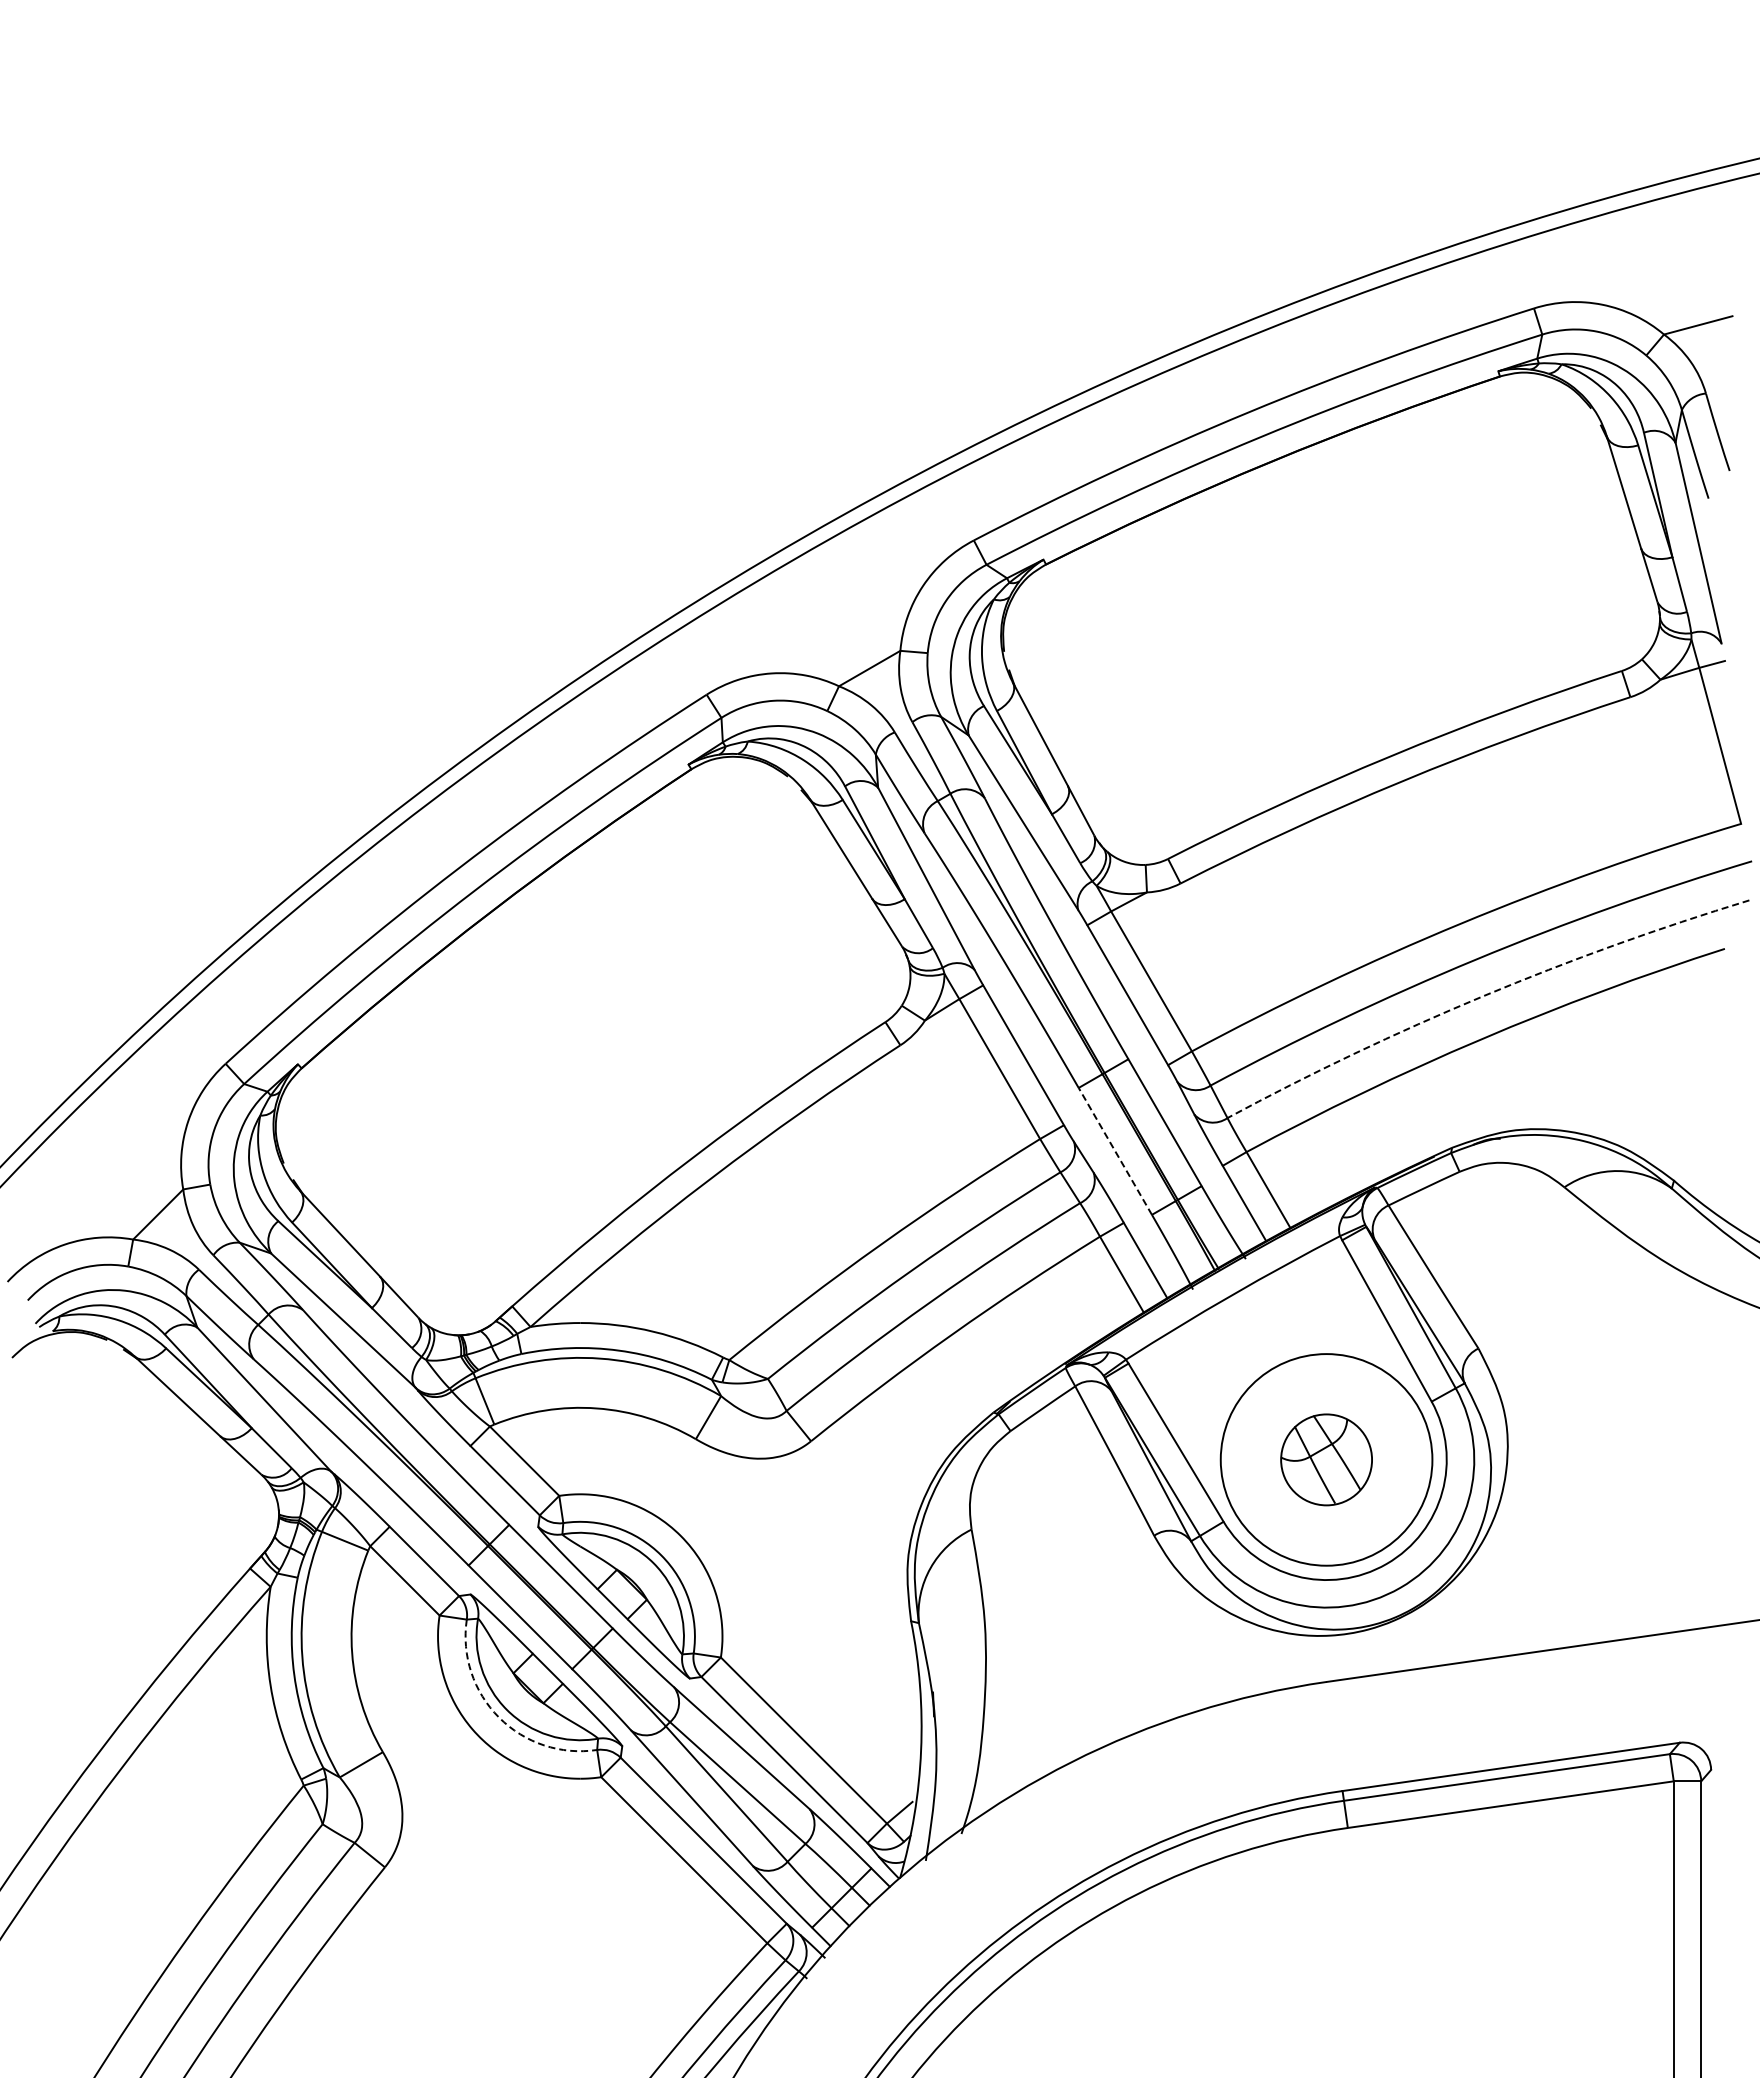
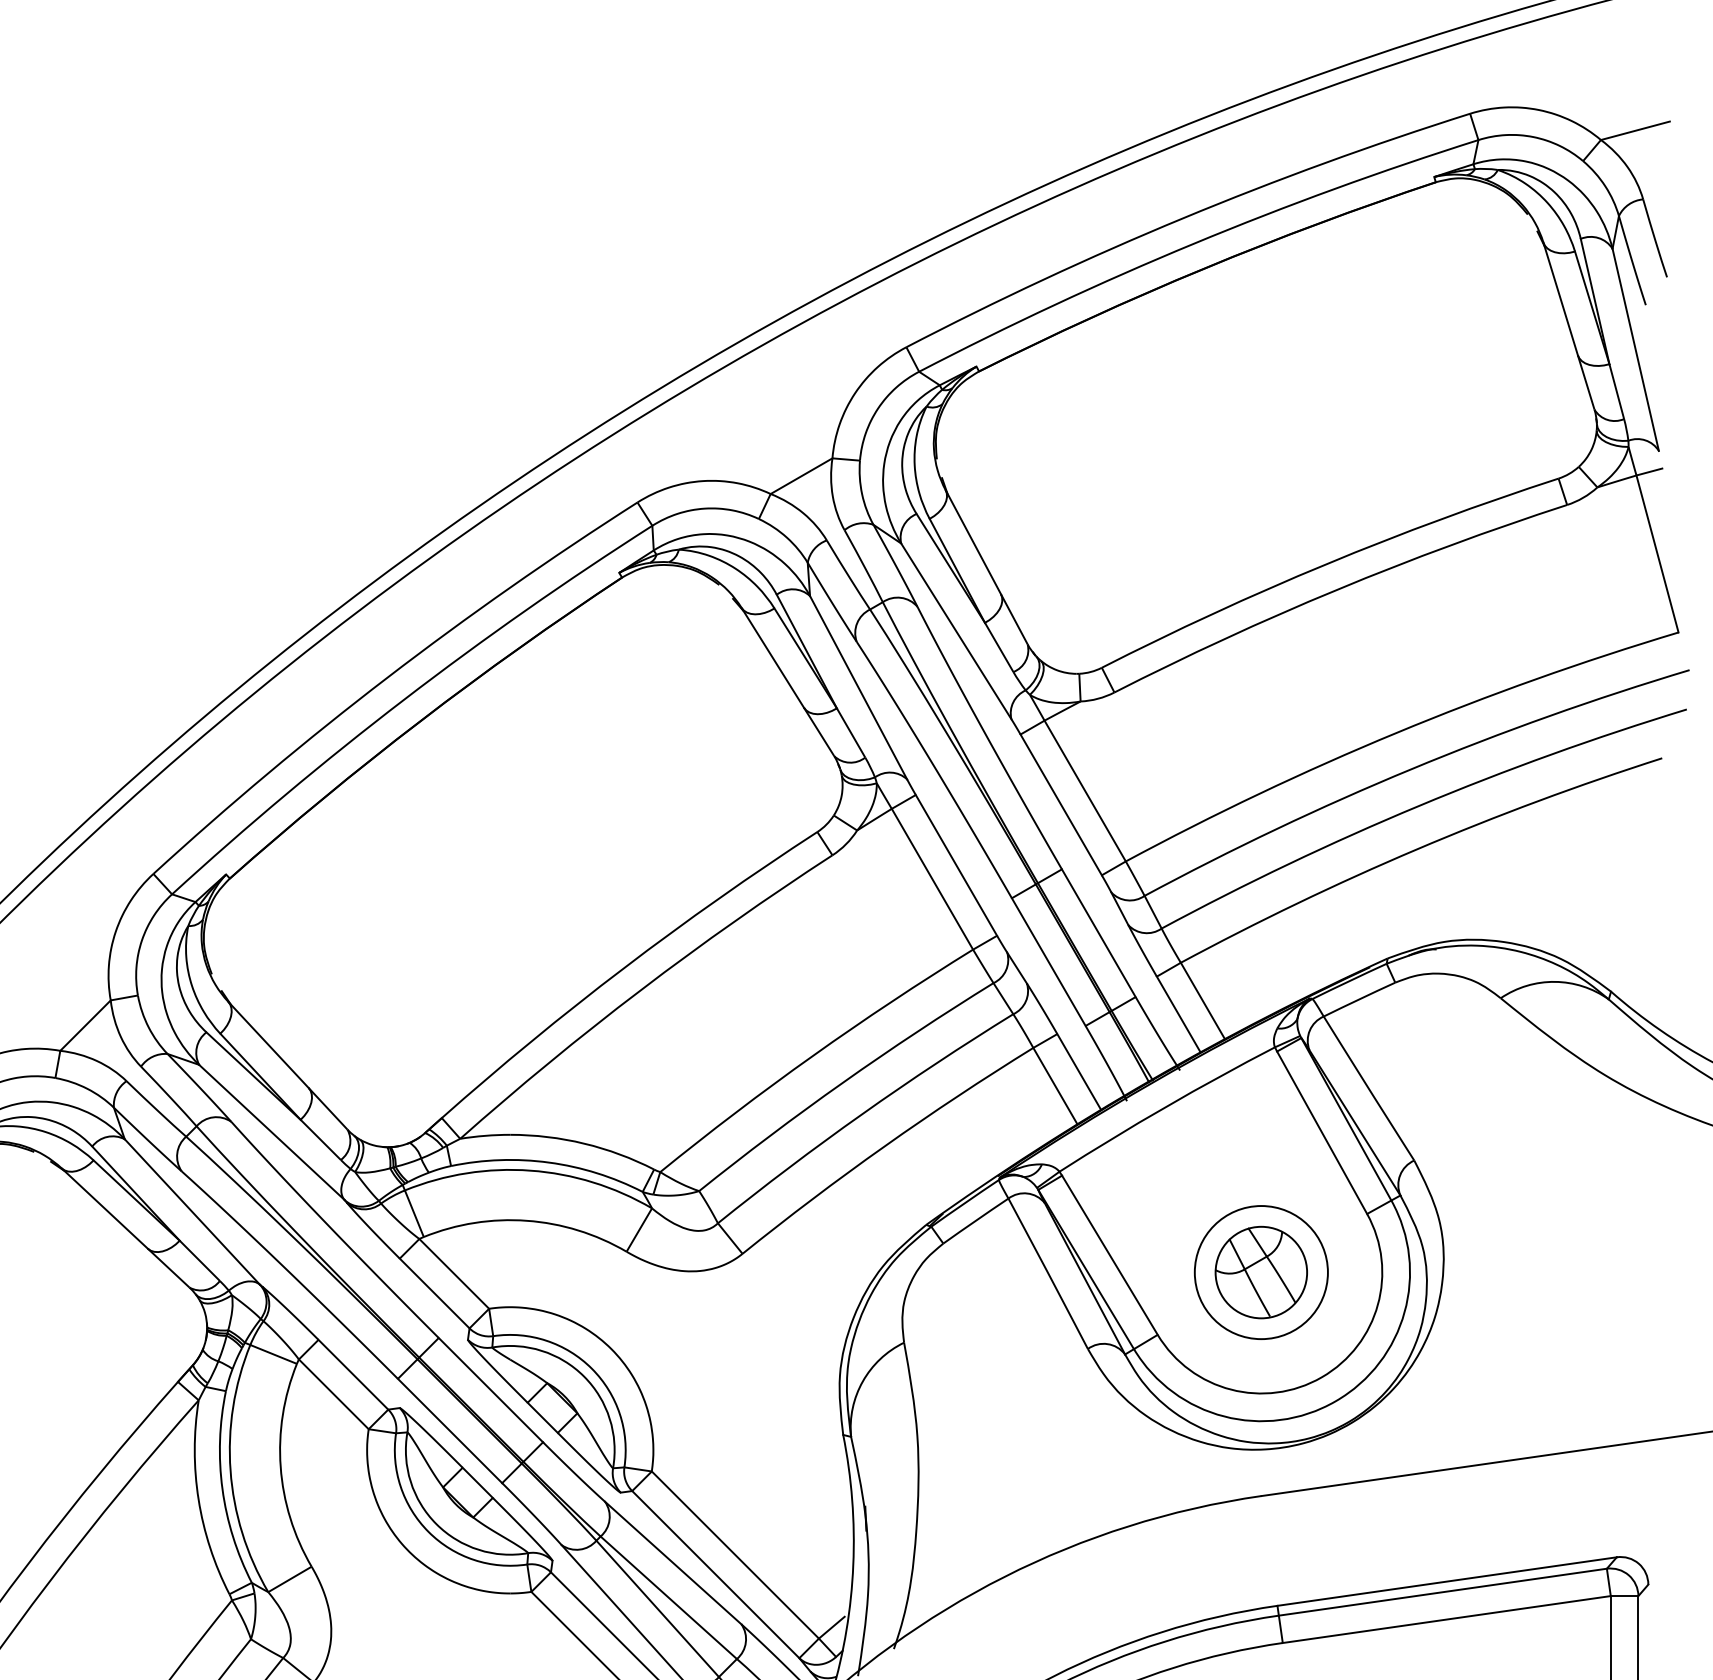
arc: (1483, 996) -> (1419, 806), dashed -> solid
line: (1115, 1150) -> (1048, 961), dashed -> solid
circle: (1326, 1459) -> (1261, 1272), size x0.62
arc: (499, 1717) -> (428, 1531), dashed -> solid

